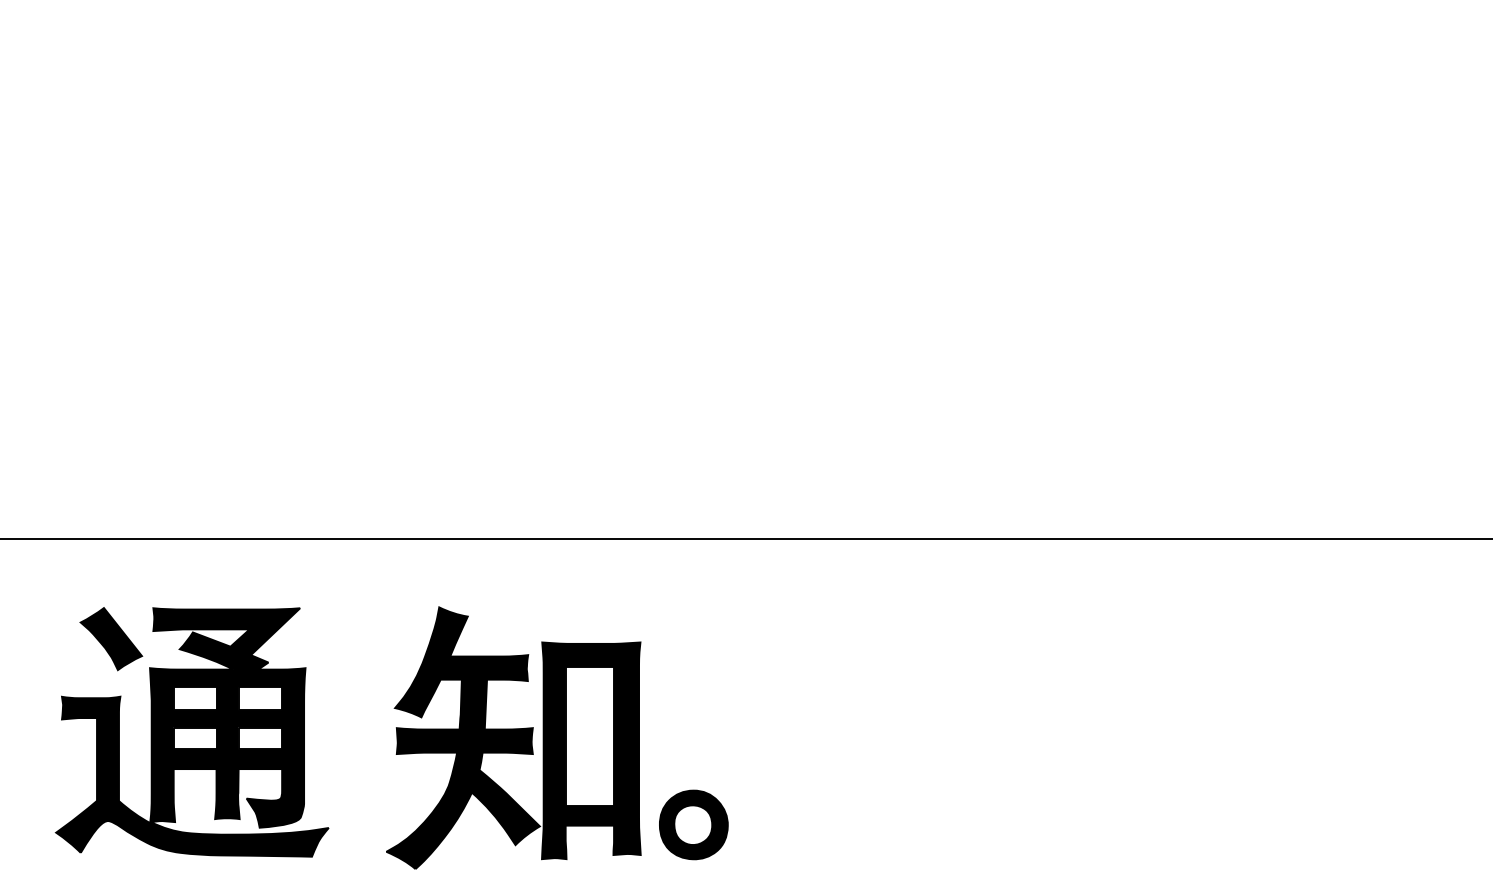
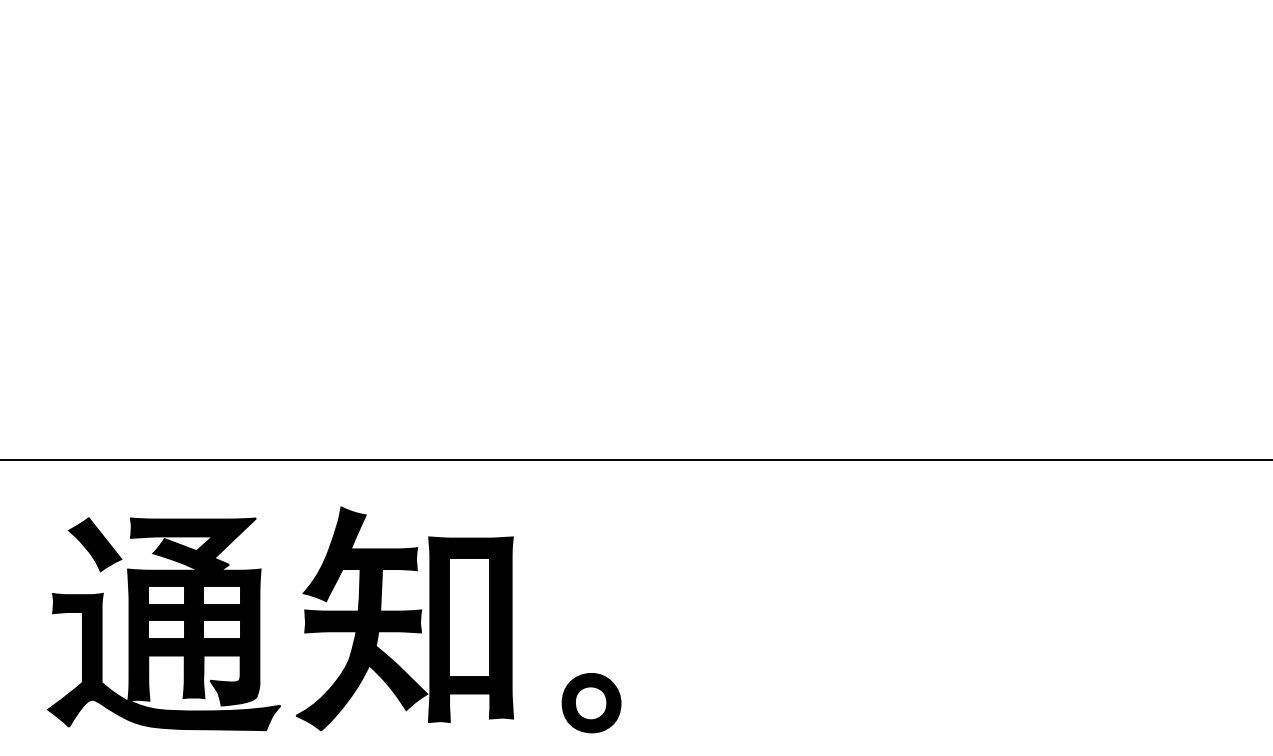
part: (513, 737) -> (404, 618), moved

